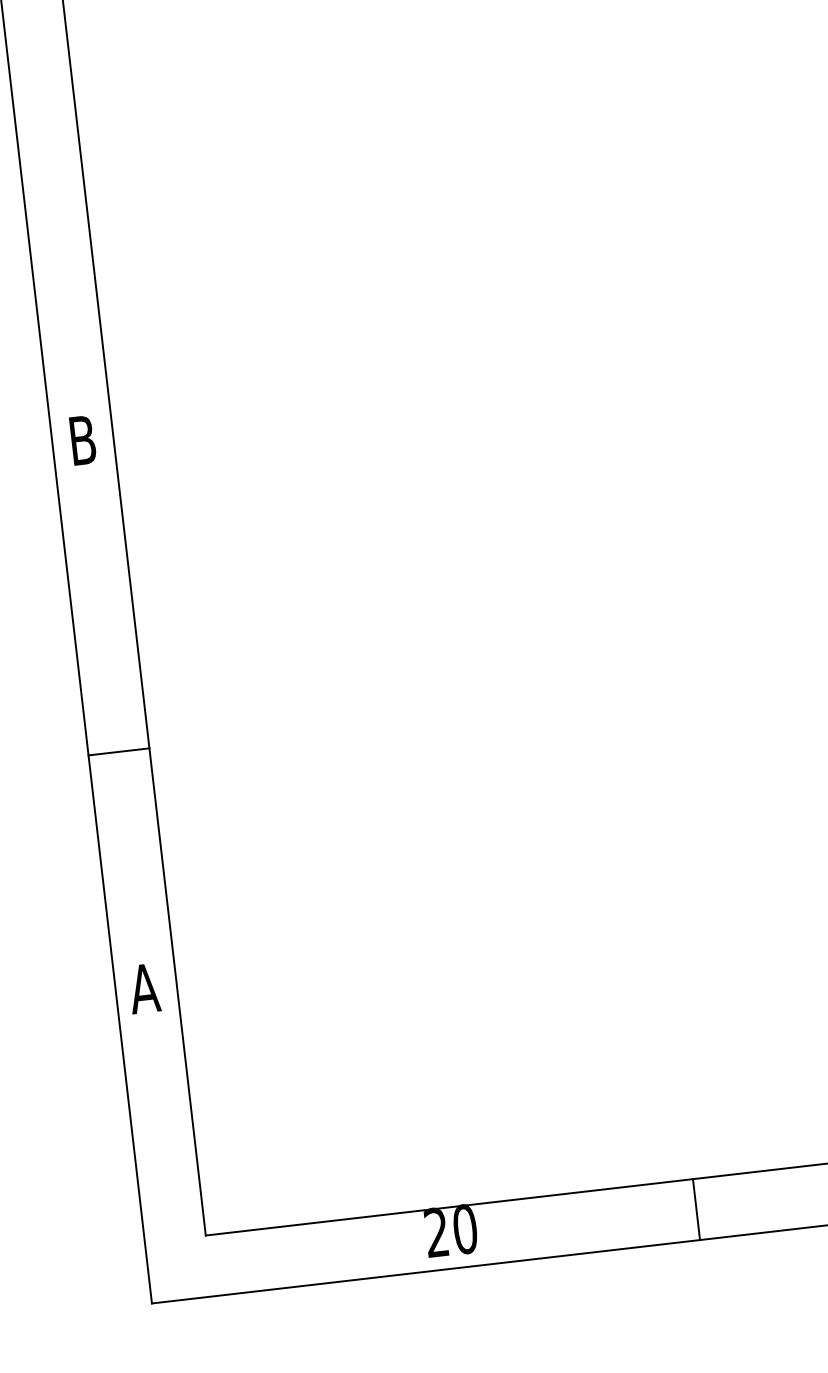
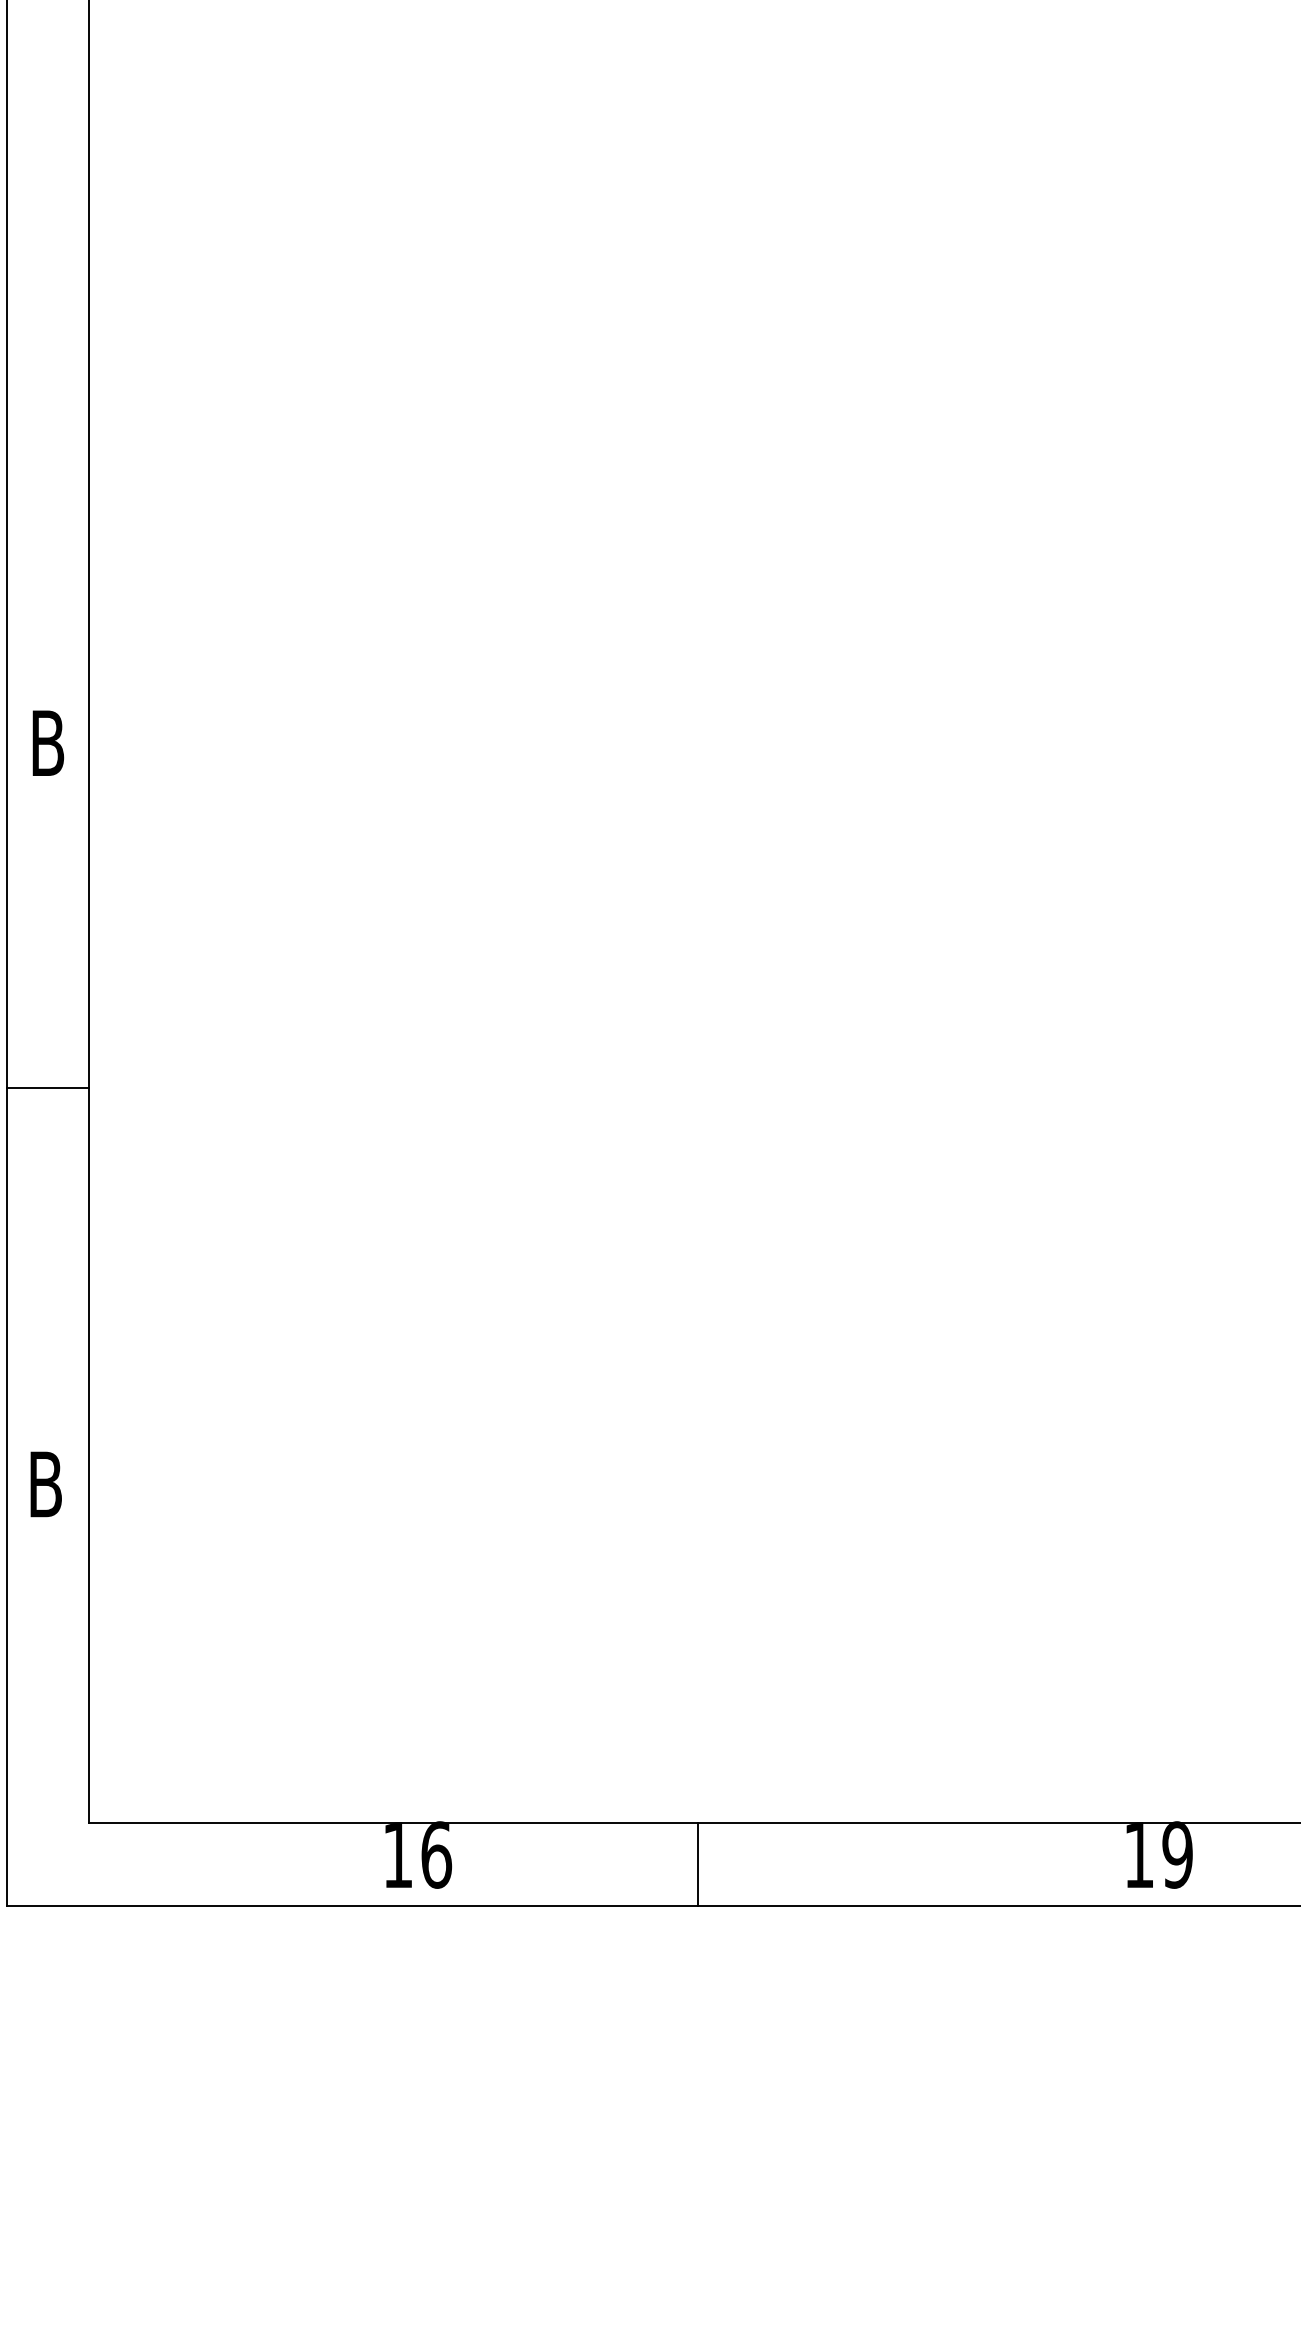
line: (118, 751) -> (47, 1087), moved
text: (144, 988) -> (45, 1484), A -> B
line: (696, 1209) -> (698, 1864), moved
text: (451, 1230) -> (417, 1854), 20 -> 16

